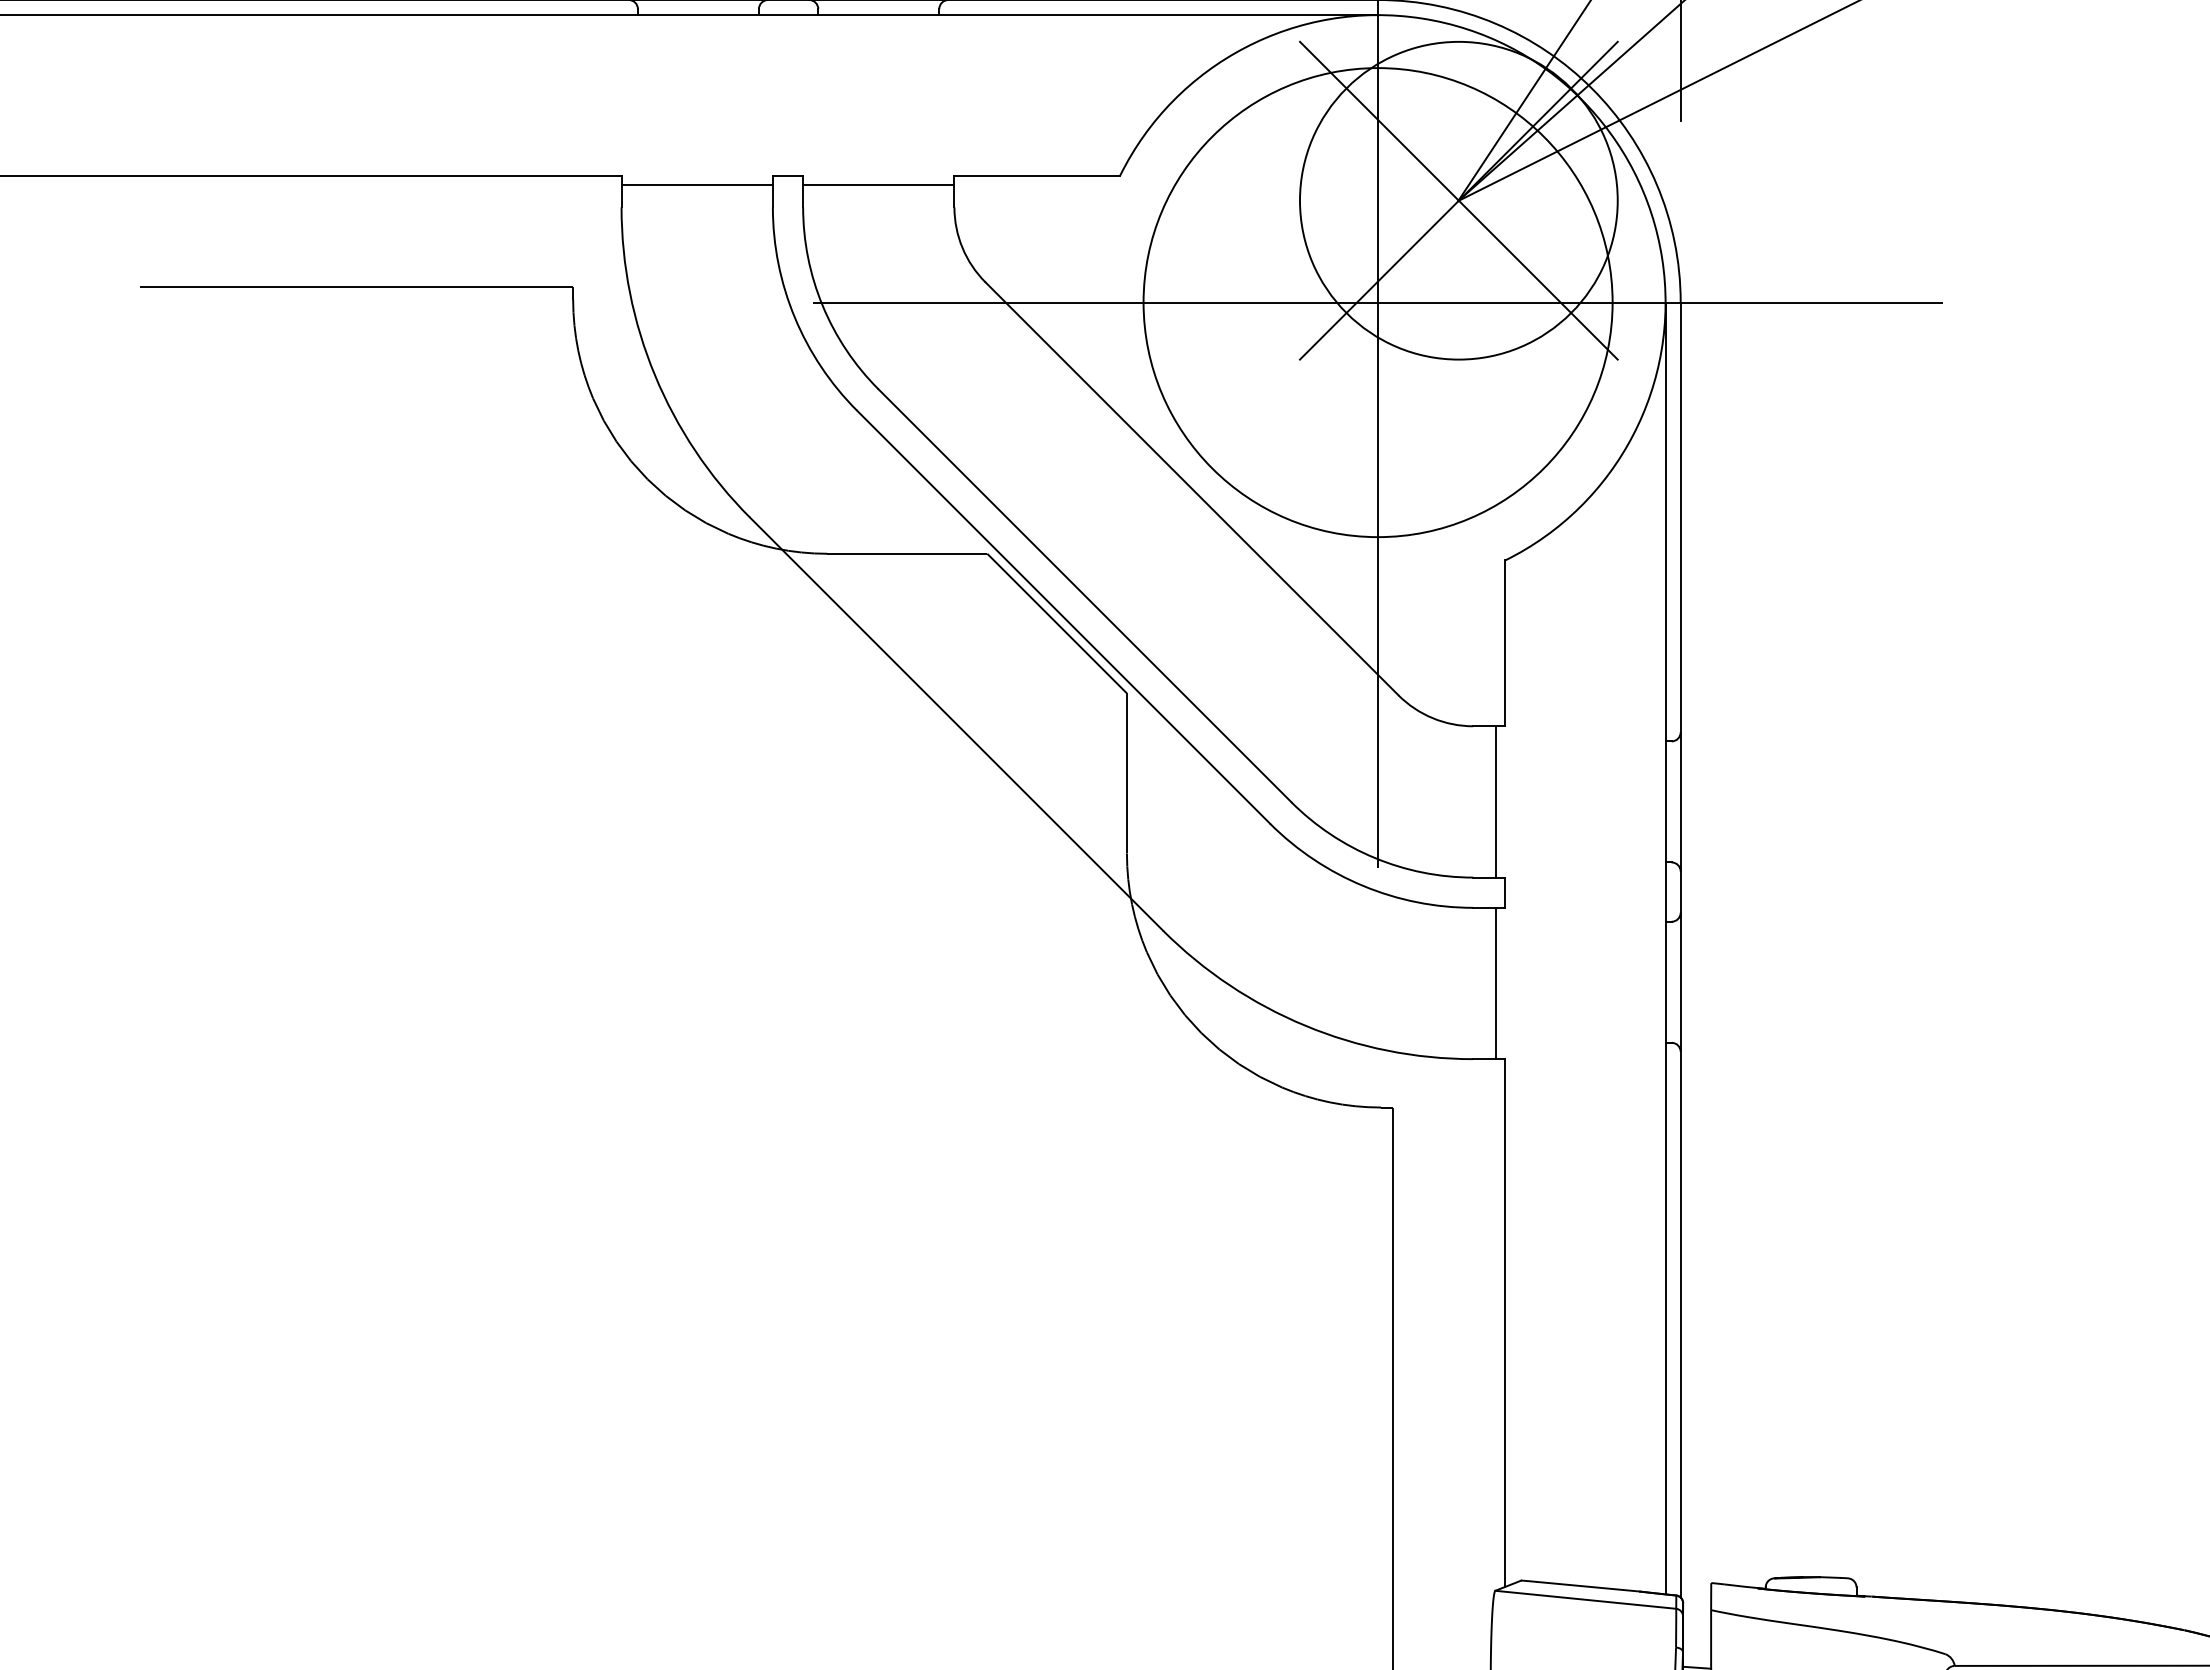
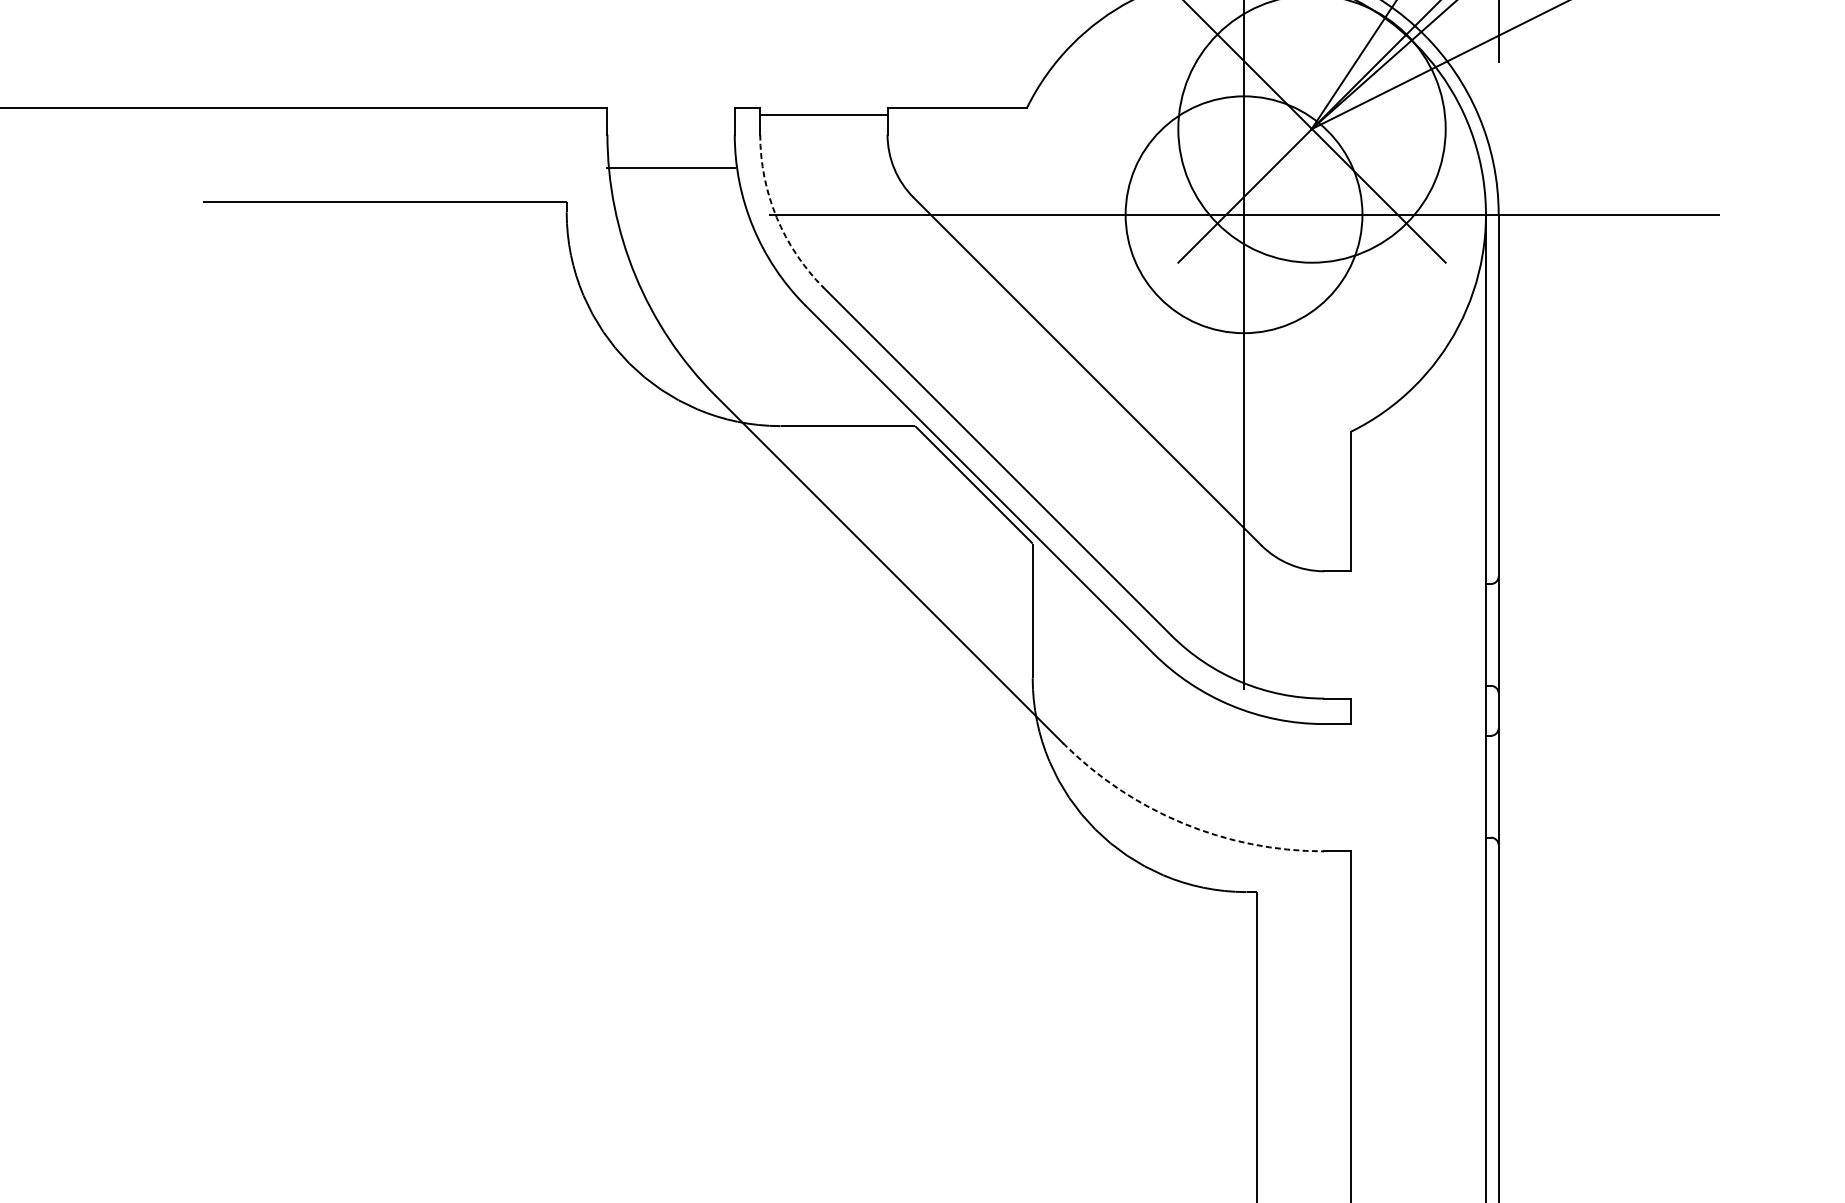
line: (696, 184) -> (670, 168), moved
circle: (1377, 302) -> (1243, 214), size x0.6
arc: (822, 305) -> (776, 217), solid -> dashed
line: (1496, 801) -> (1343, 634), removed
line: (1496, 983) -> (1343, 787), removed
arc: (1305, 1025) -> (1182, 823), solid -> dashed

